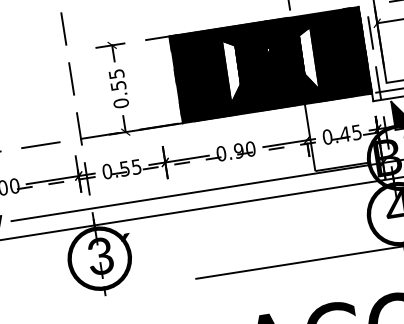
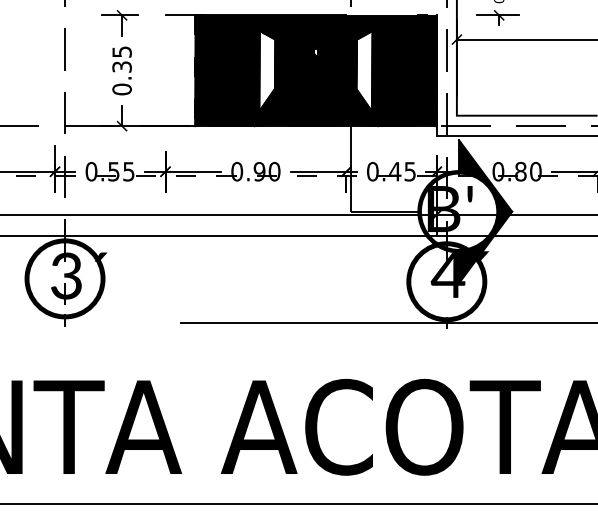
text: (117, 85) -> (121, 66), 0.55 -> 0.35

